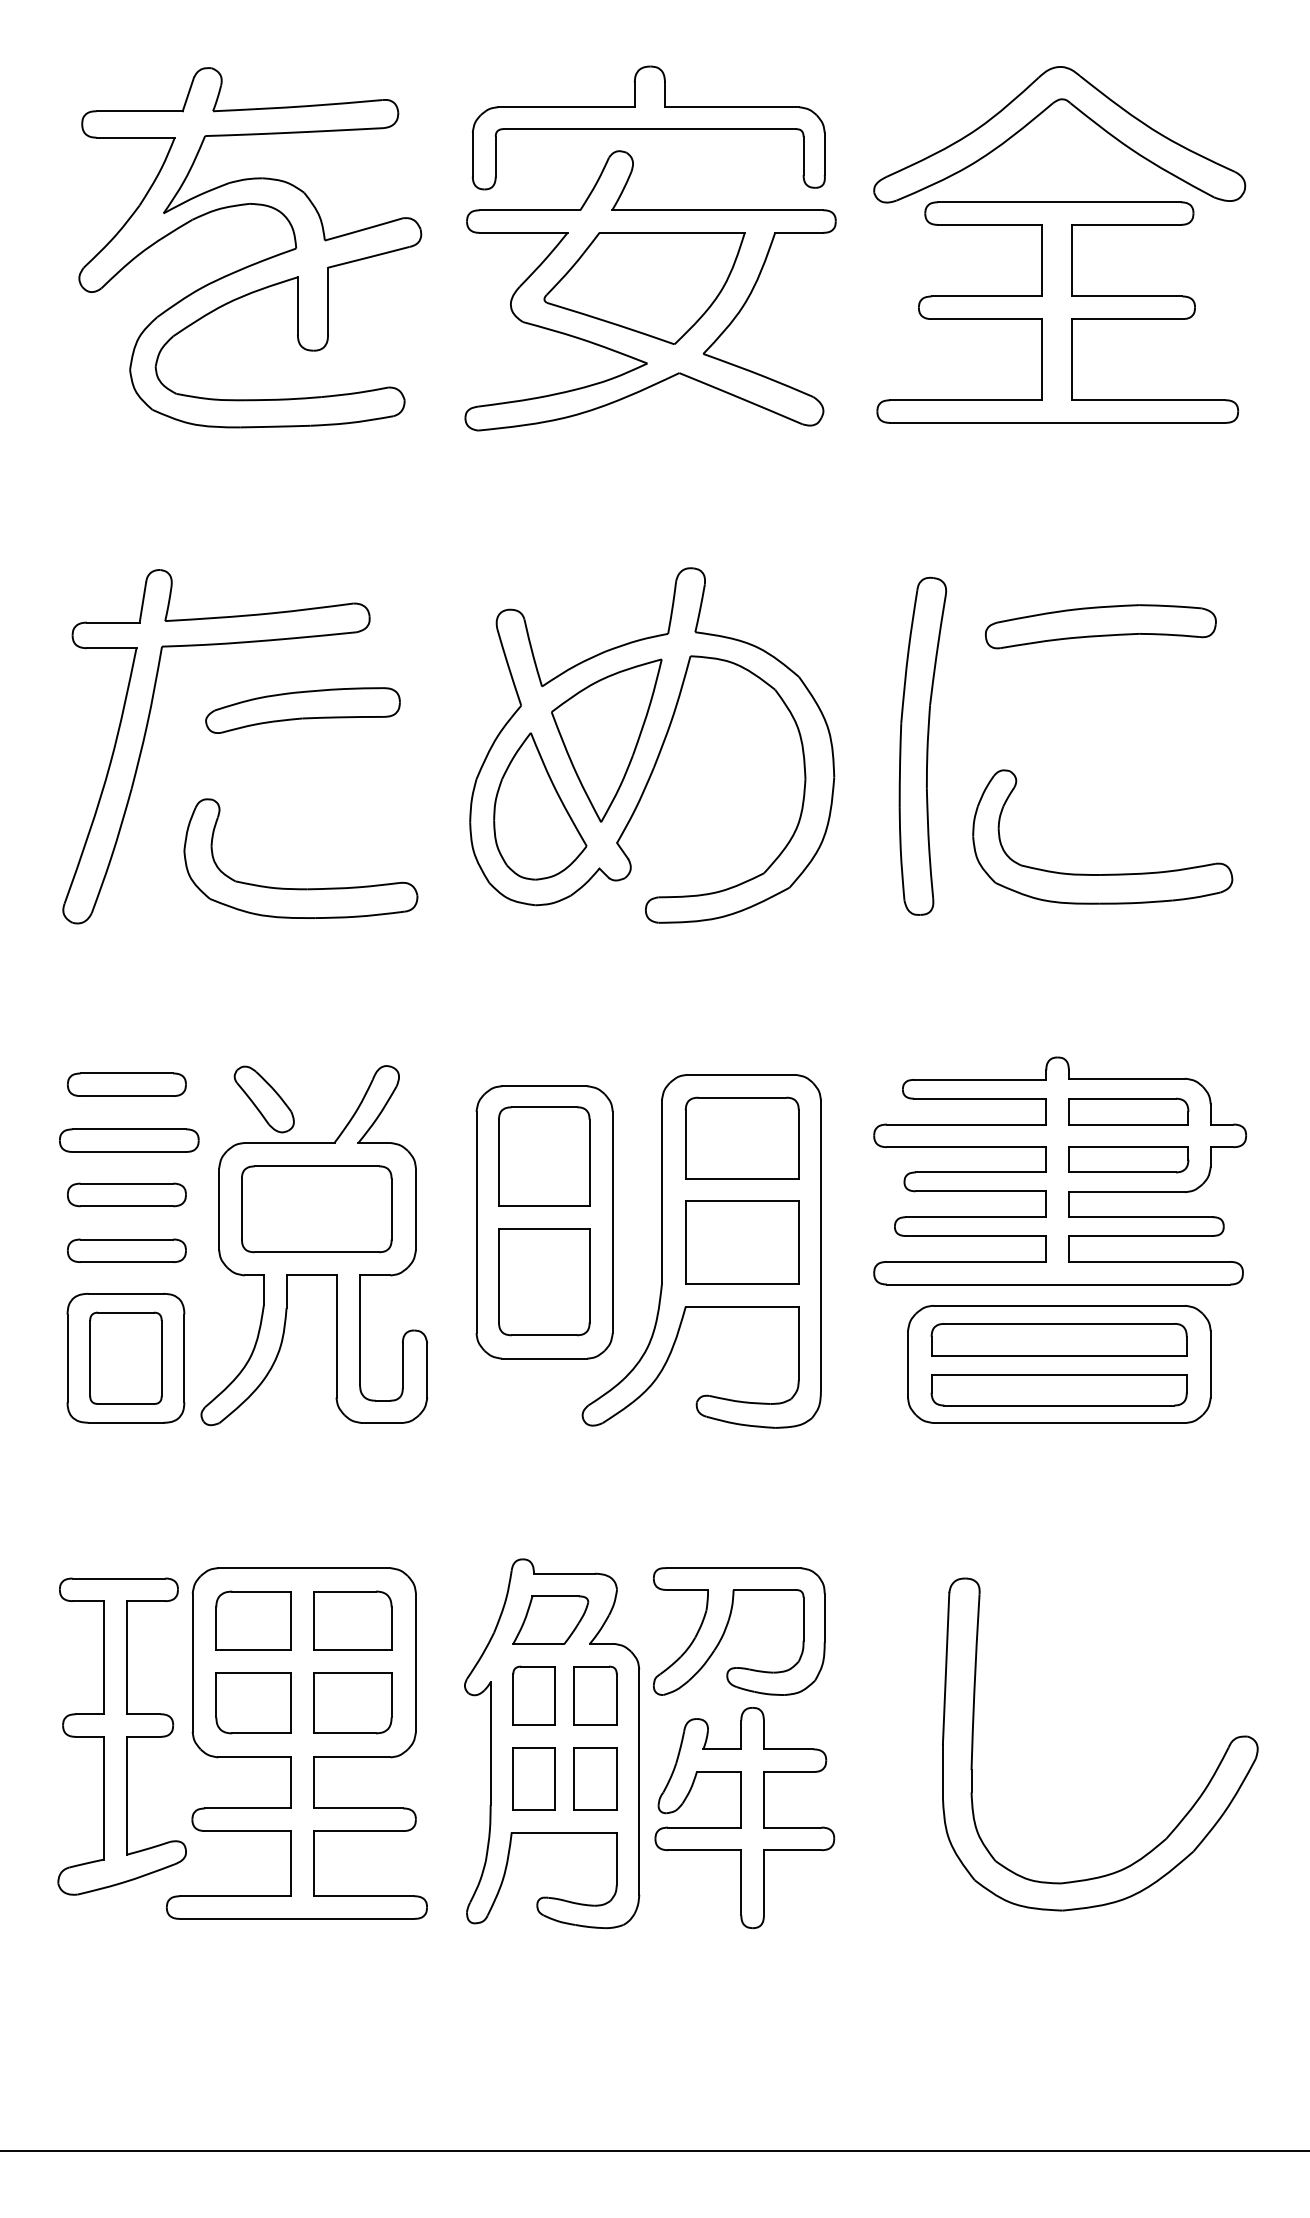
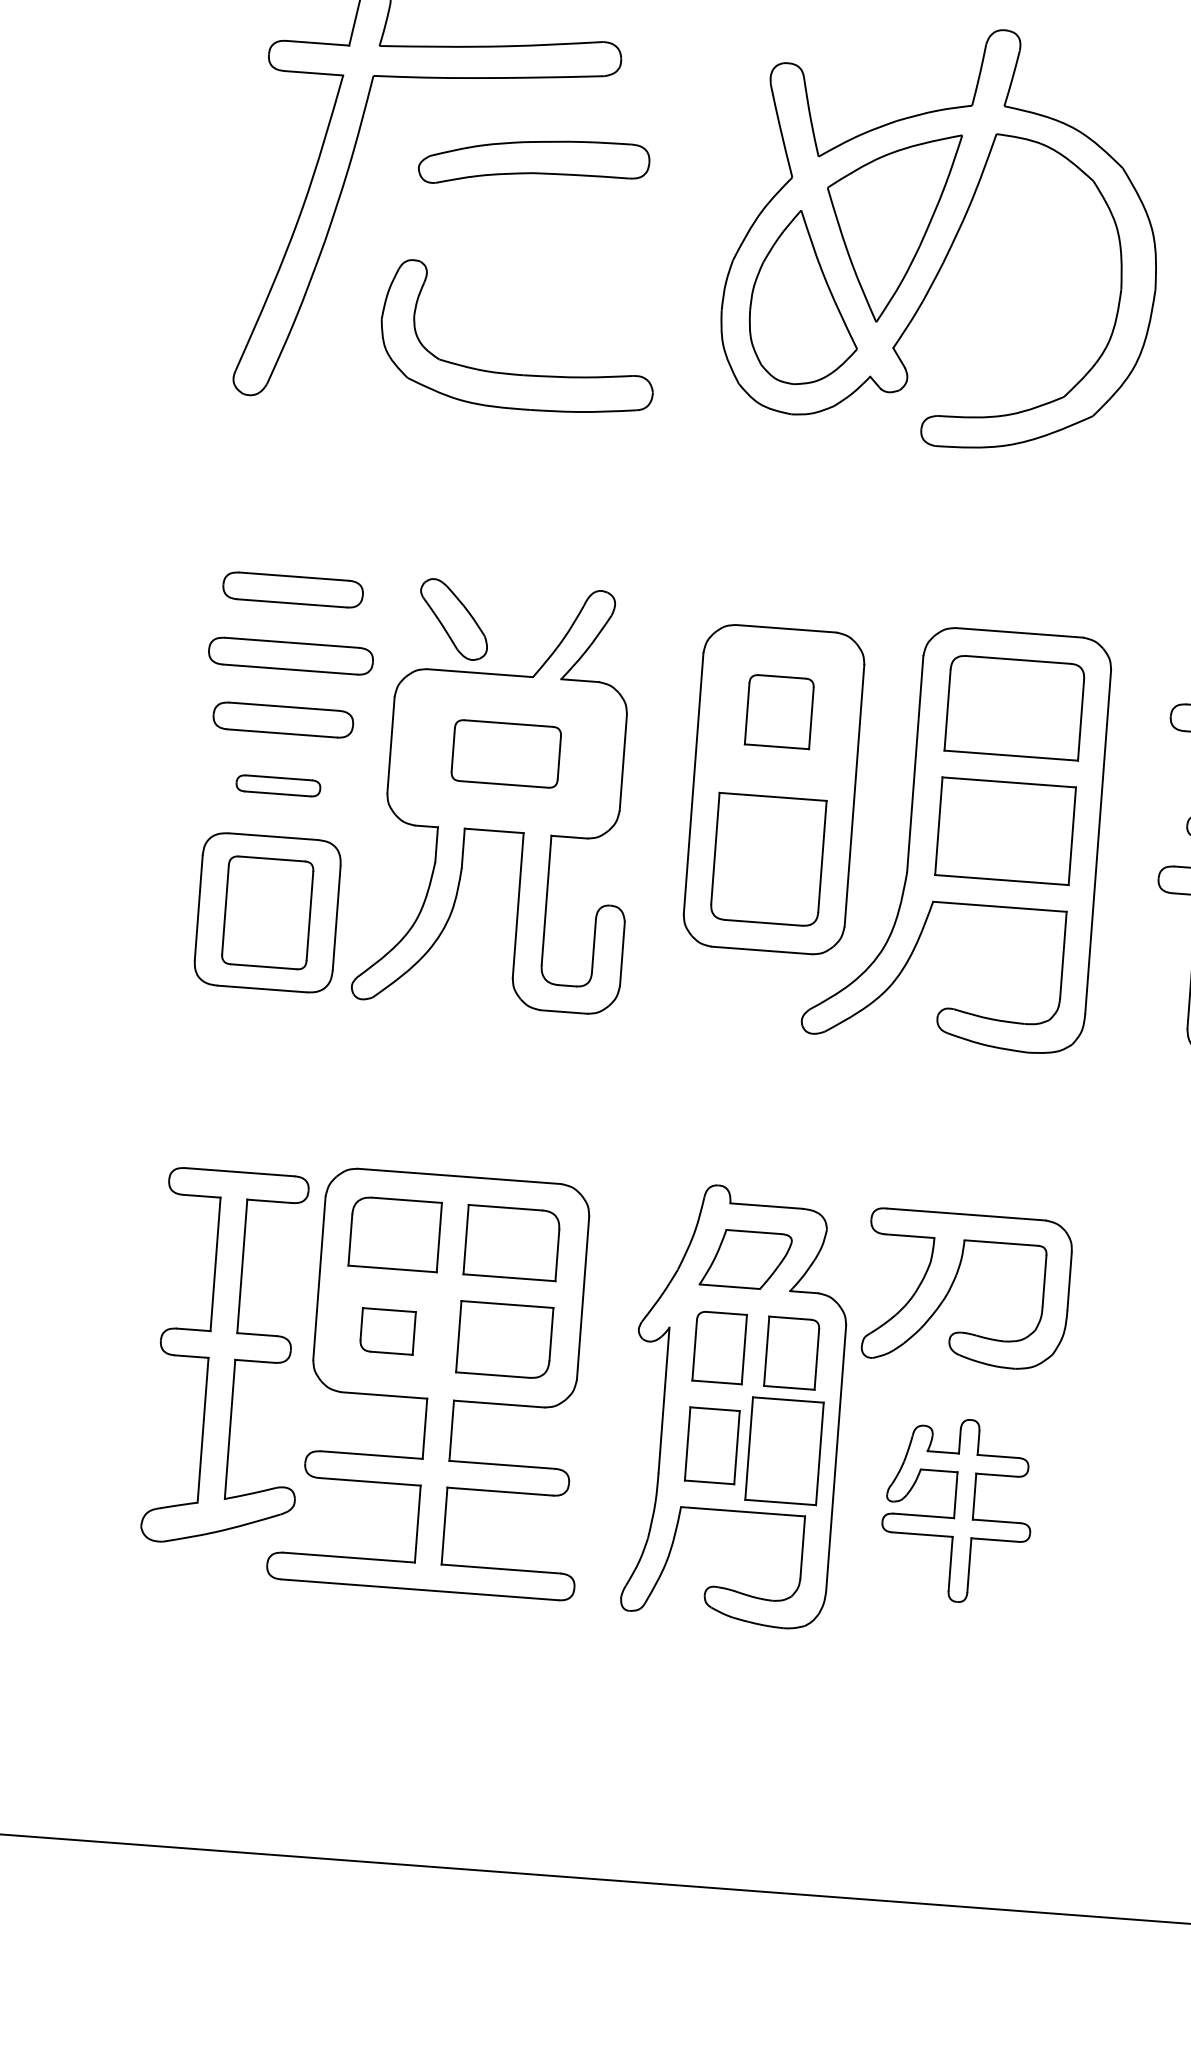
part: (544, 1156) -> (779, 711), size x0.6
part: (316, 1209) -> (505, 754), size x0.6
part: (126, 1250) -> (277, 785), size x0.6
part: (253, 1703) -> (387, 1331), size x0.6
part: (595, 1778) -> (784, 1450), size x1.4
part: (744, 1817) -> (957, 1509), size x0.7

